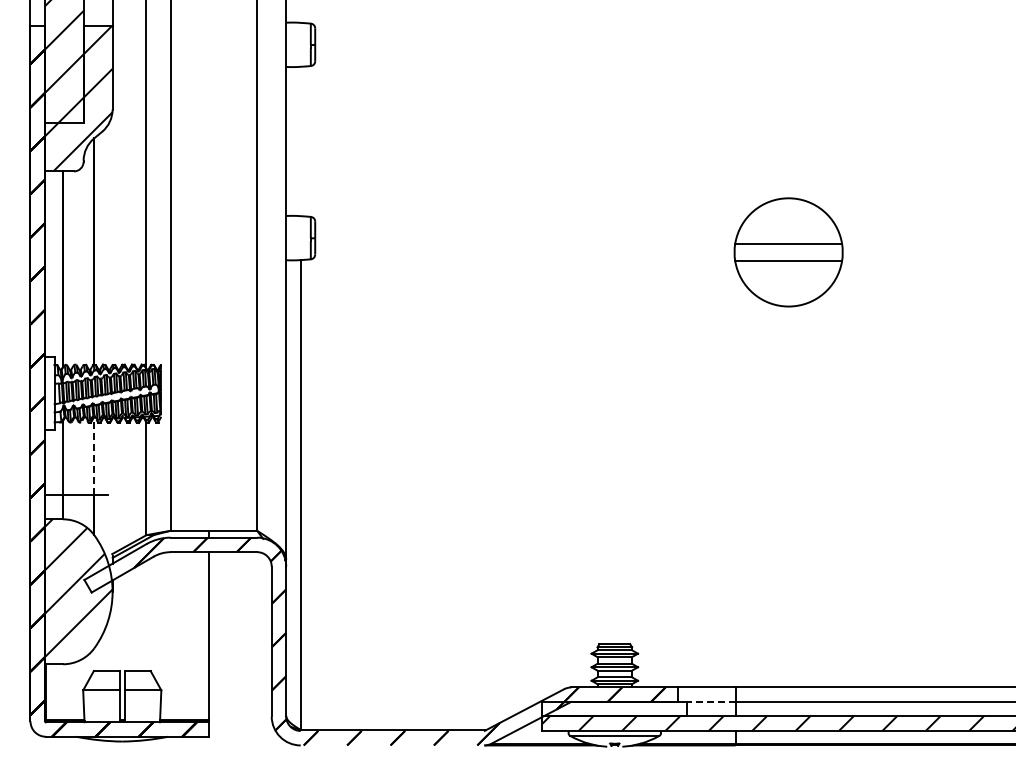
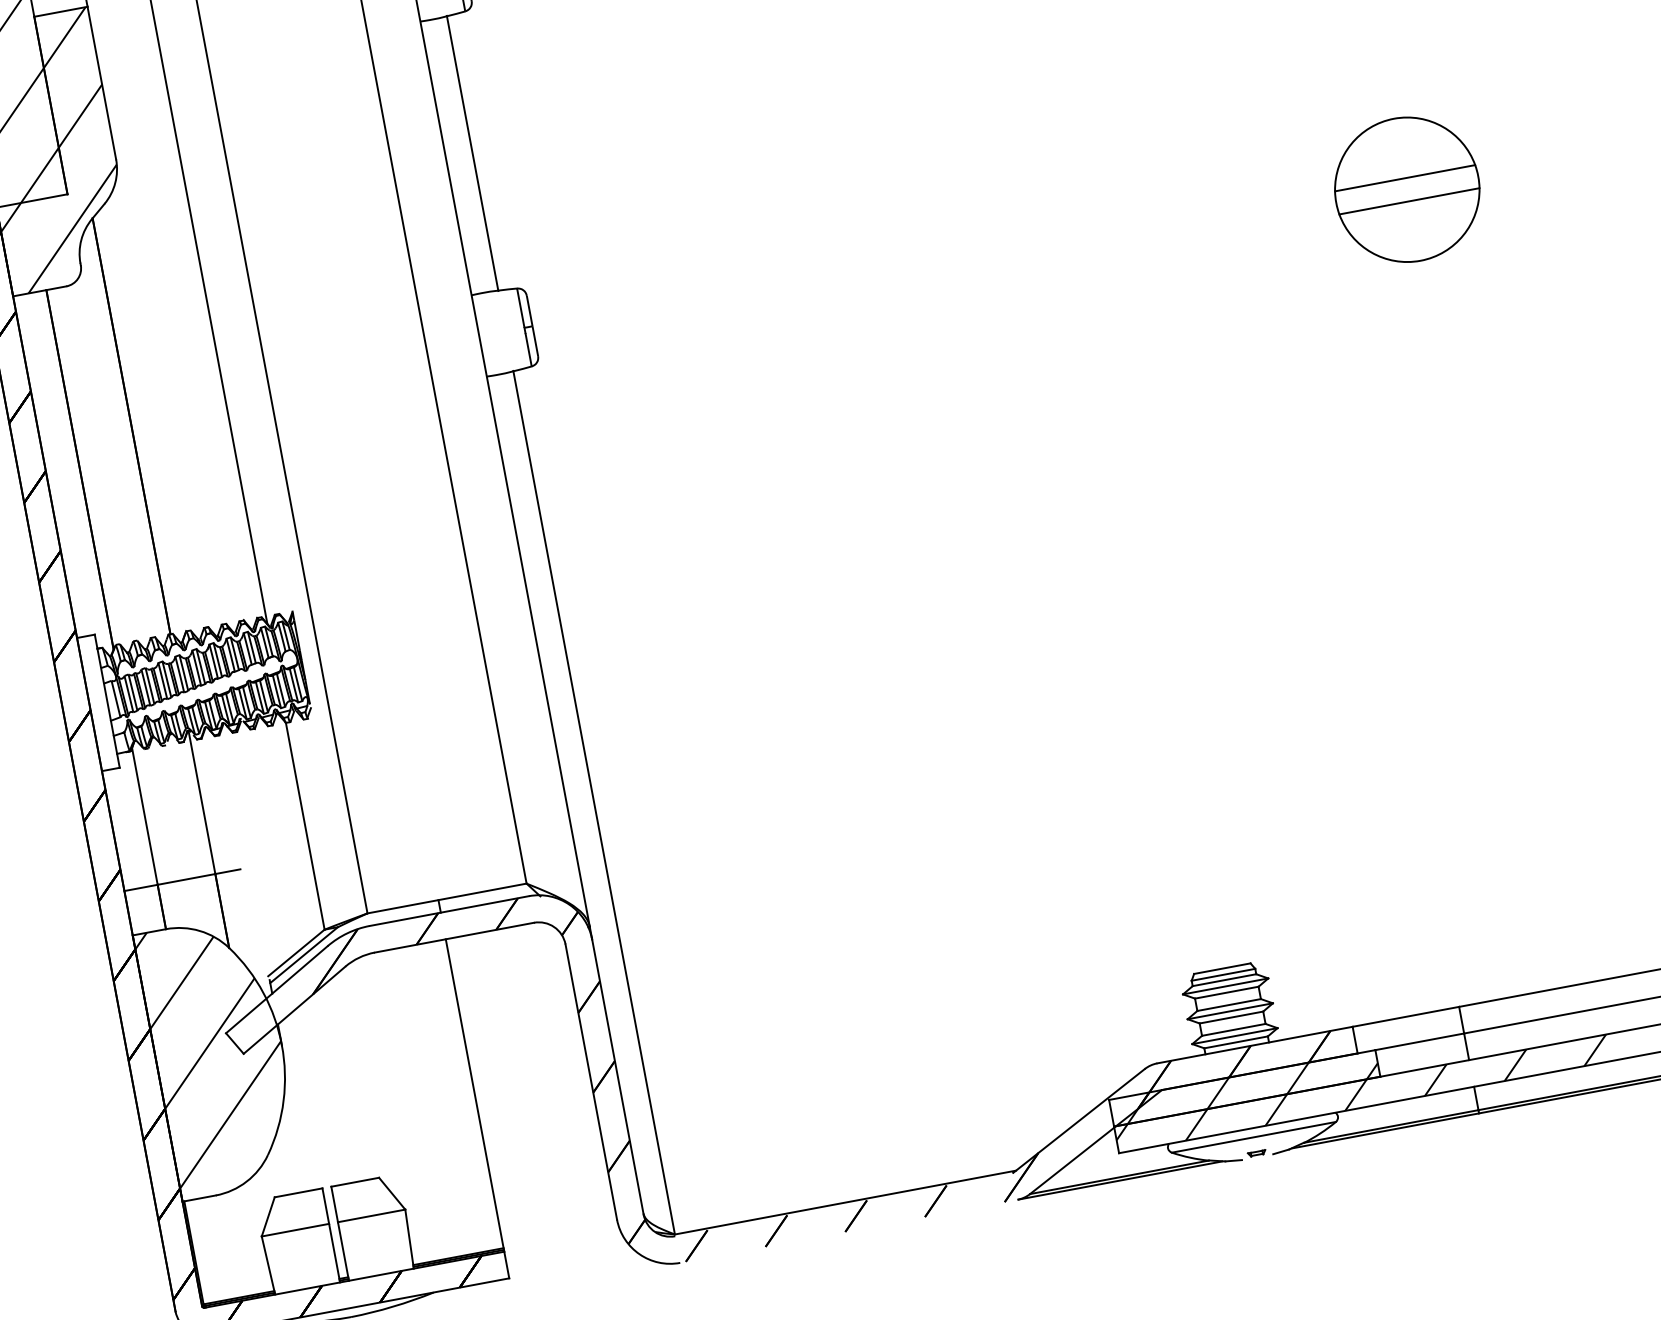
line: (300, 141) -> (472, 153), added
part: (788, 252) -> (1406, 189), size x0.71
line: (94, 455) -> (201, 801), dashed -> solid
line: (710, 701) -> (1417, 1041), dashed -> solid
hatch: (618, 708) -> (1251, 1085), added

